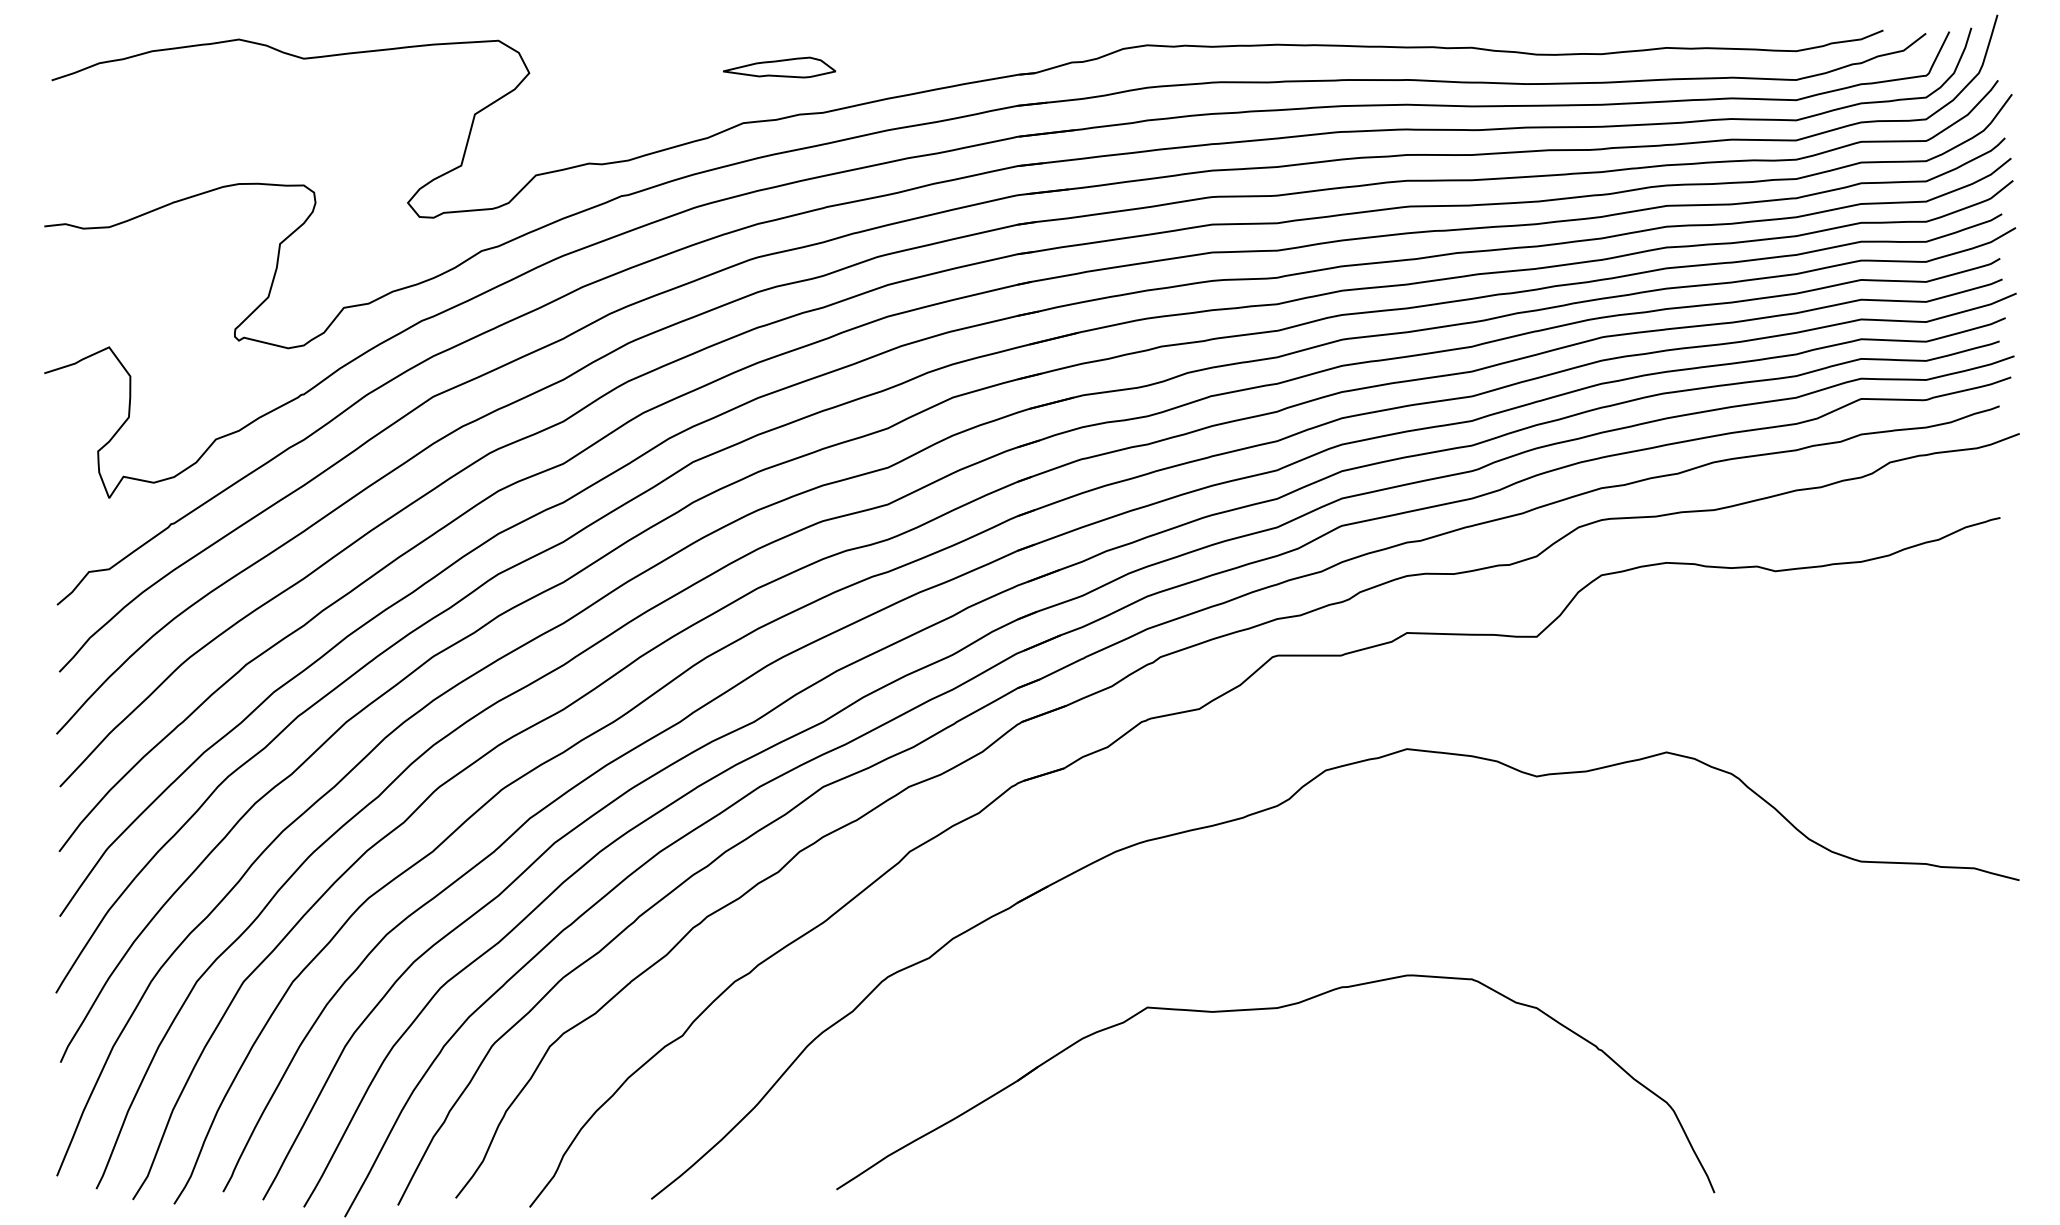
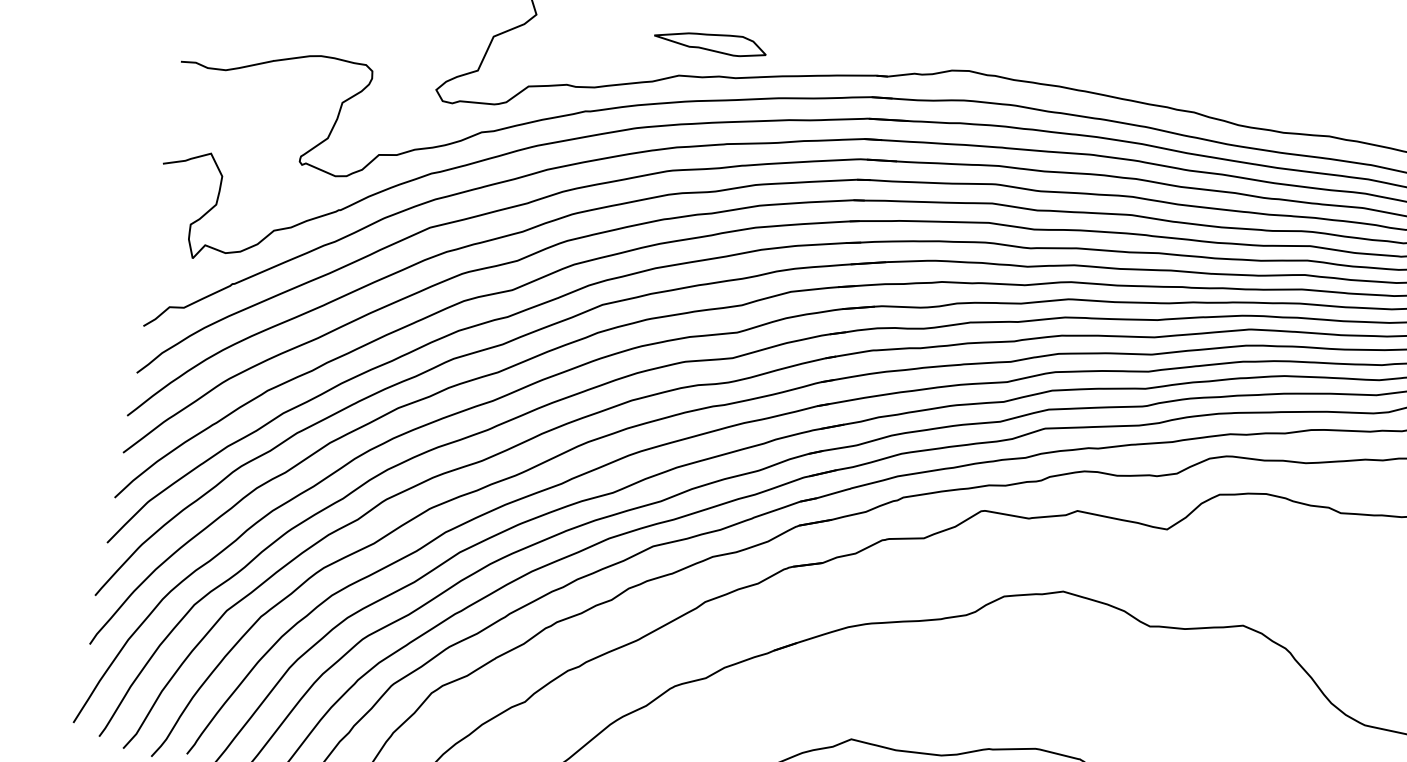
part: (779, 67) -> (710, 41), size x1.43

